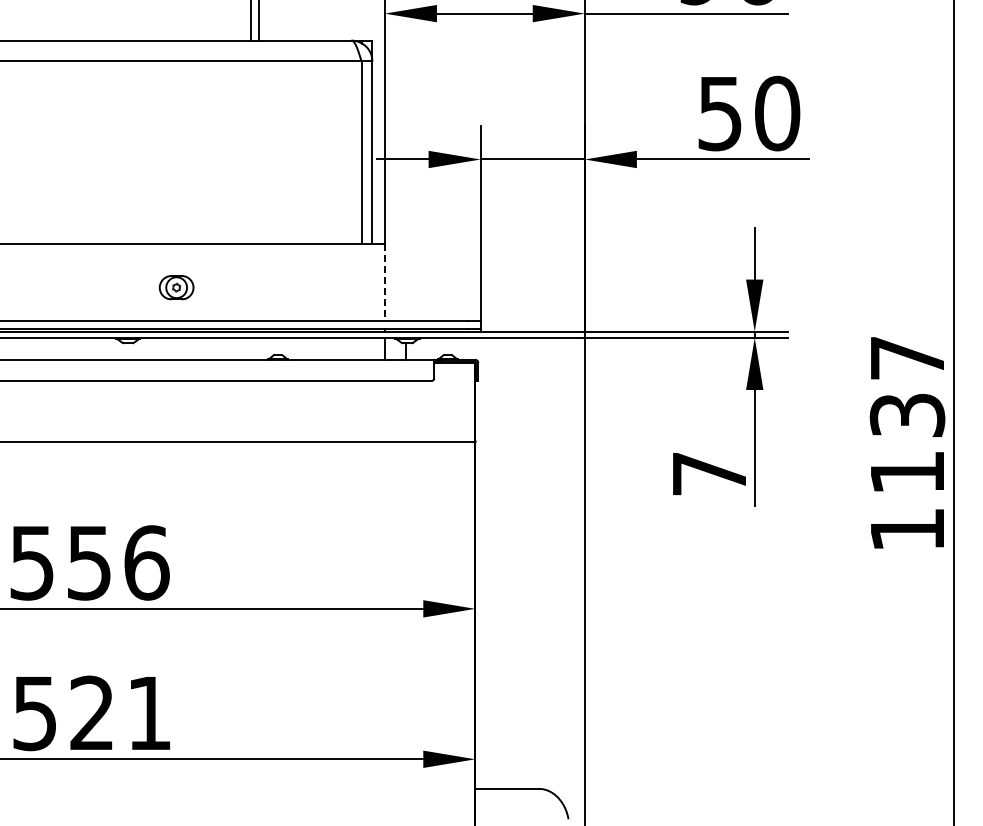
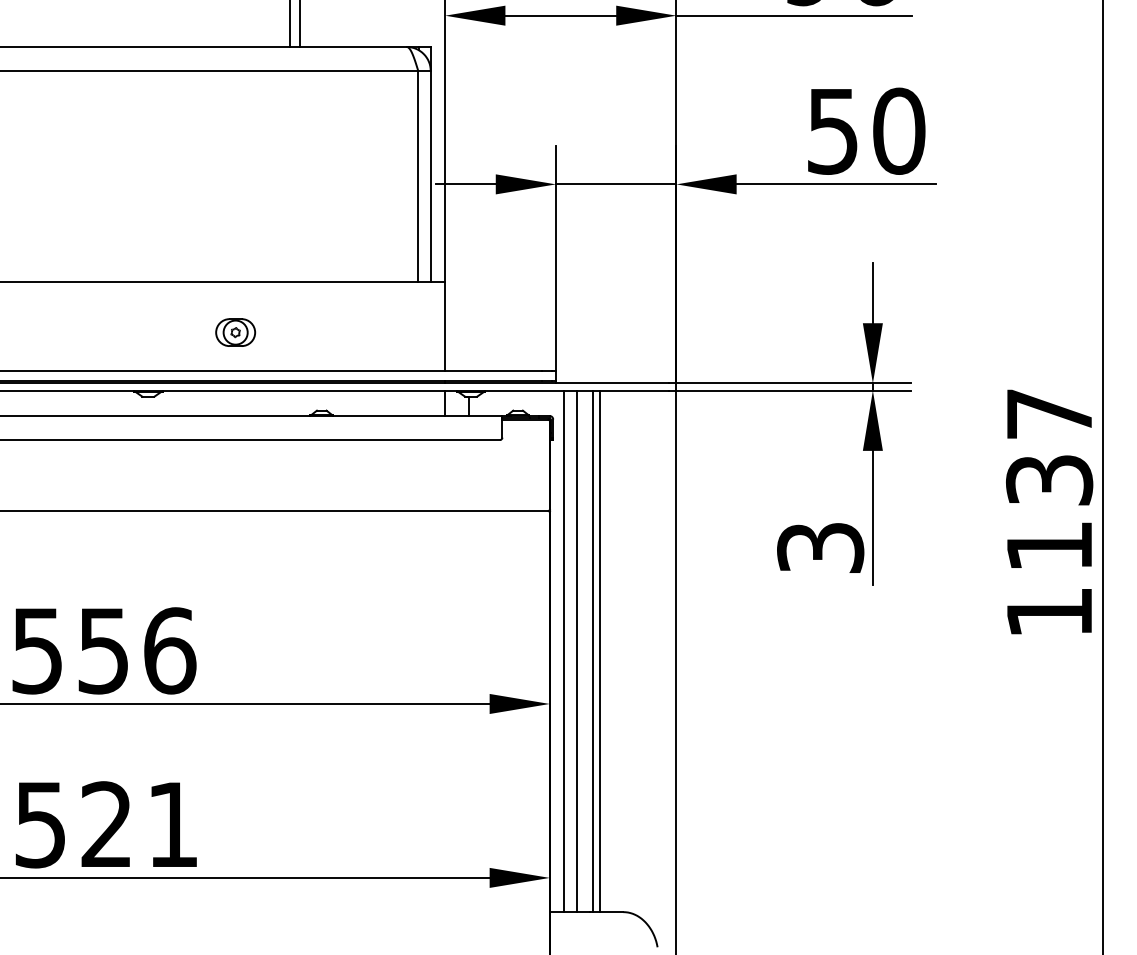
line: (384, 282) -> (444, 326), dashed -> solid
part: (176, 287) -> (235, 332), moved
text: (709, 473) -> (820, 547), 7 -> 3
line: (487, 562) -> (563, 650), added
line: (498, 562) -> (576, 650), added
line: (513, 562) -> (593, 650), added
line: (518, 562) -> (599, 650), added

